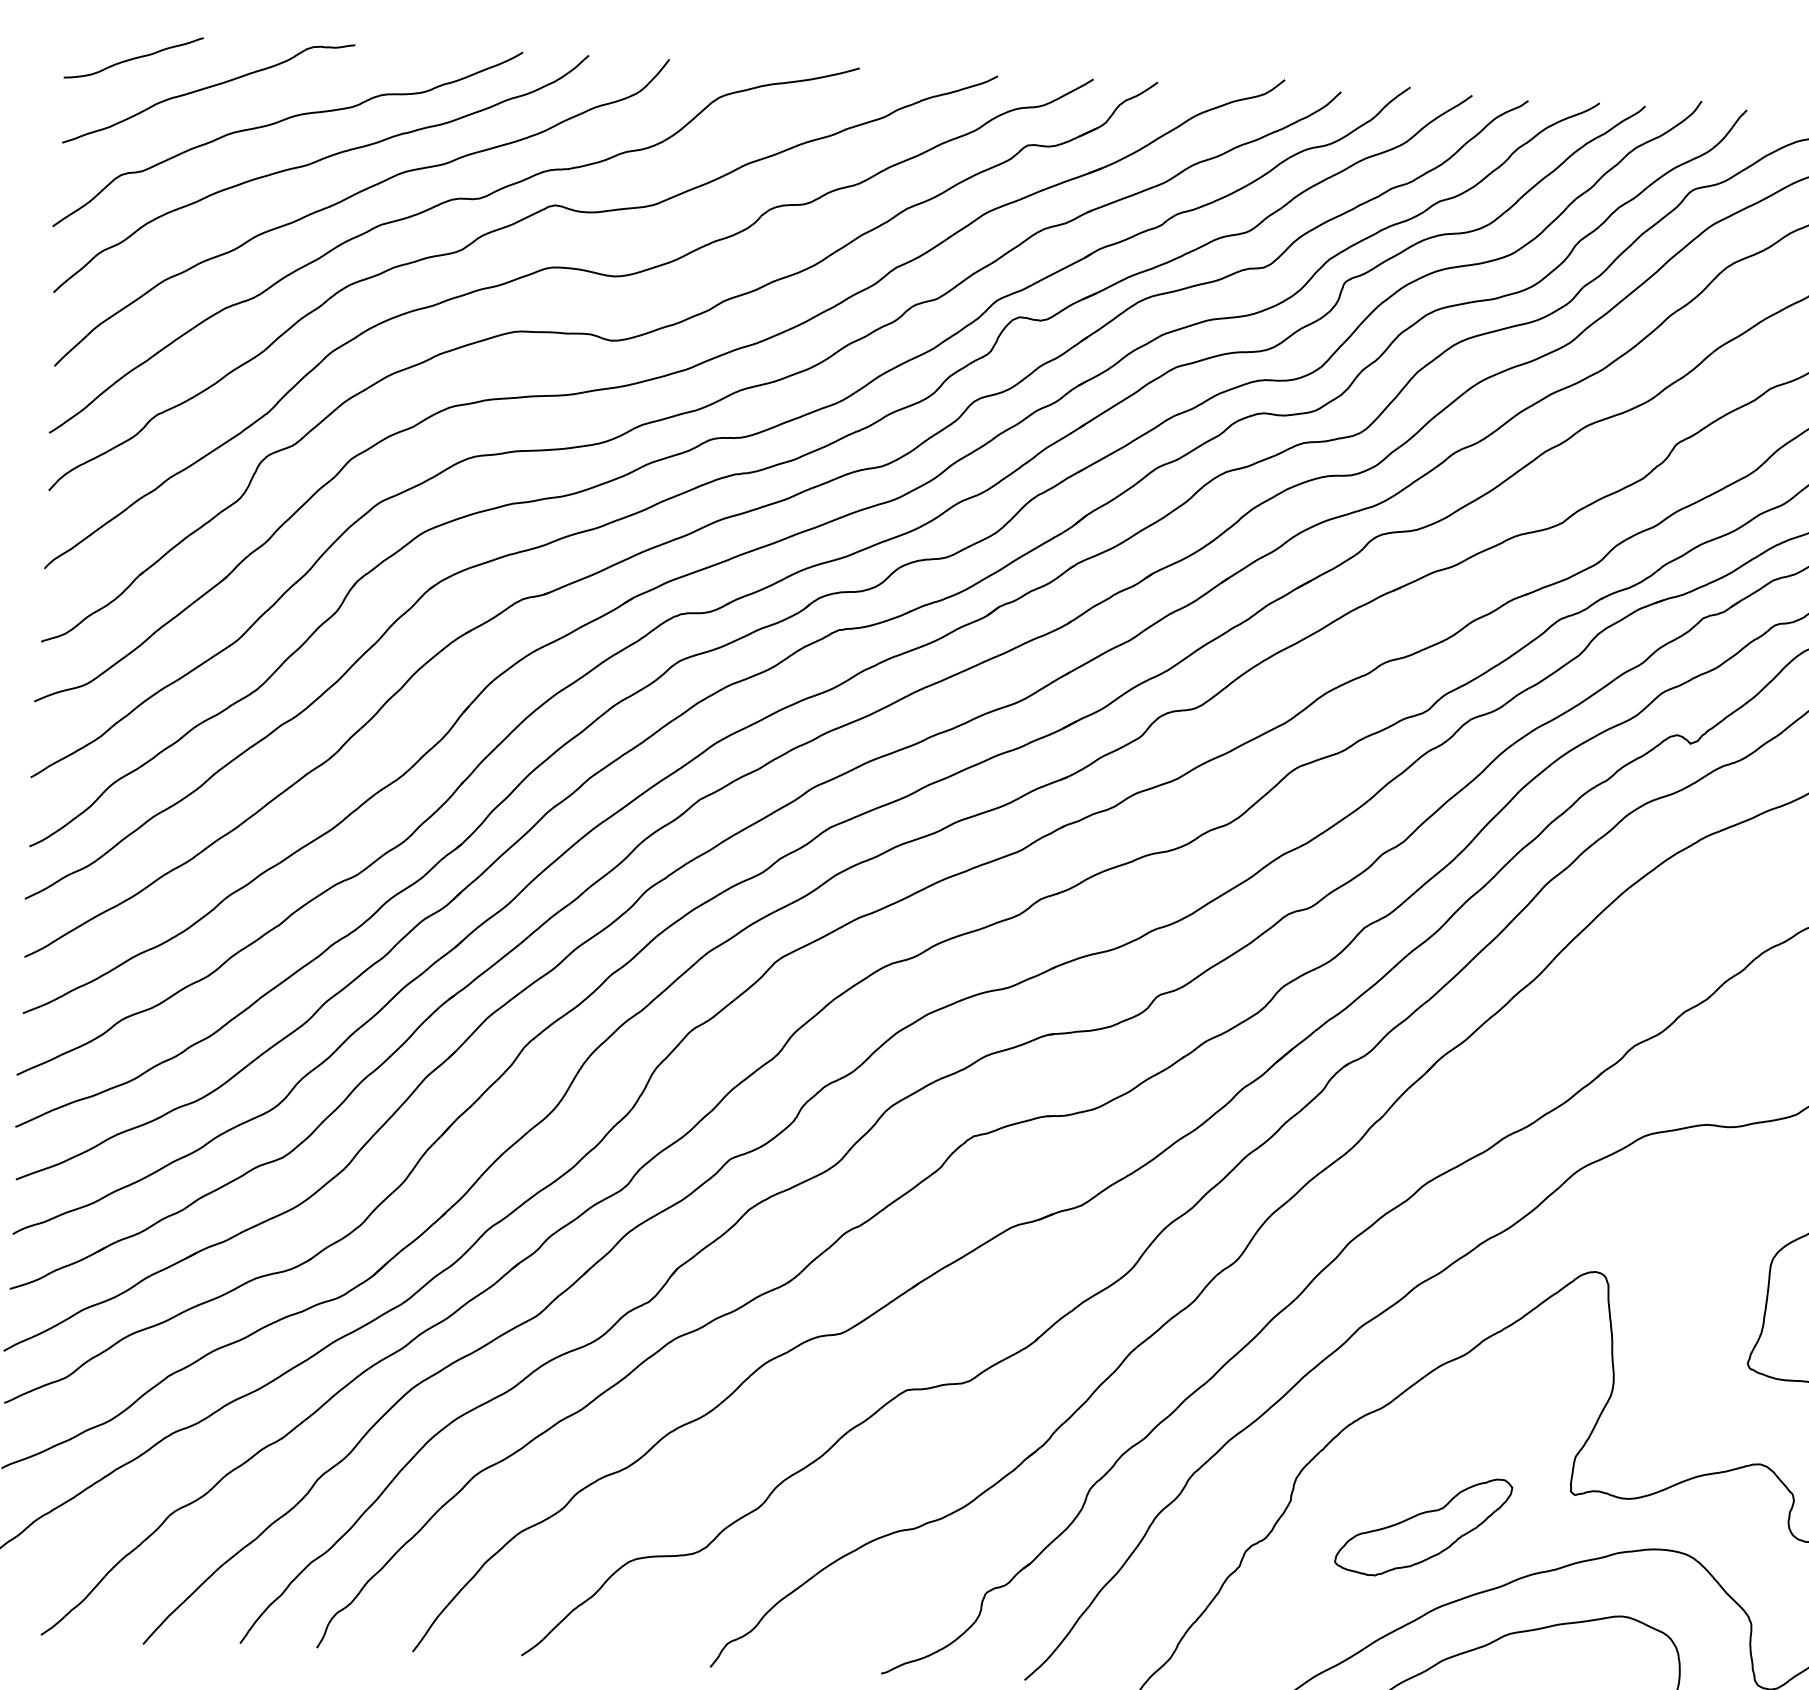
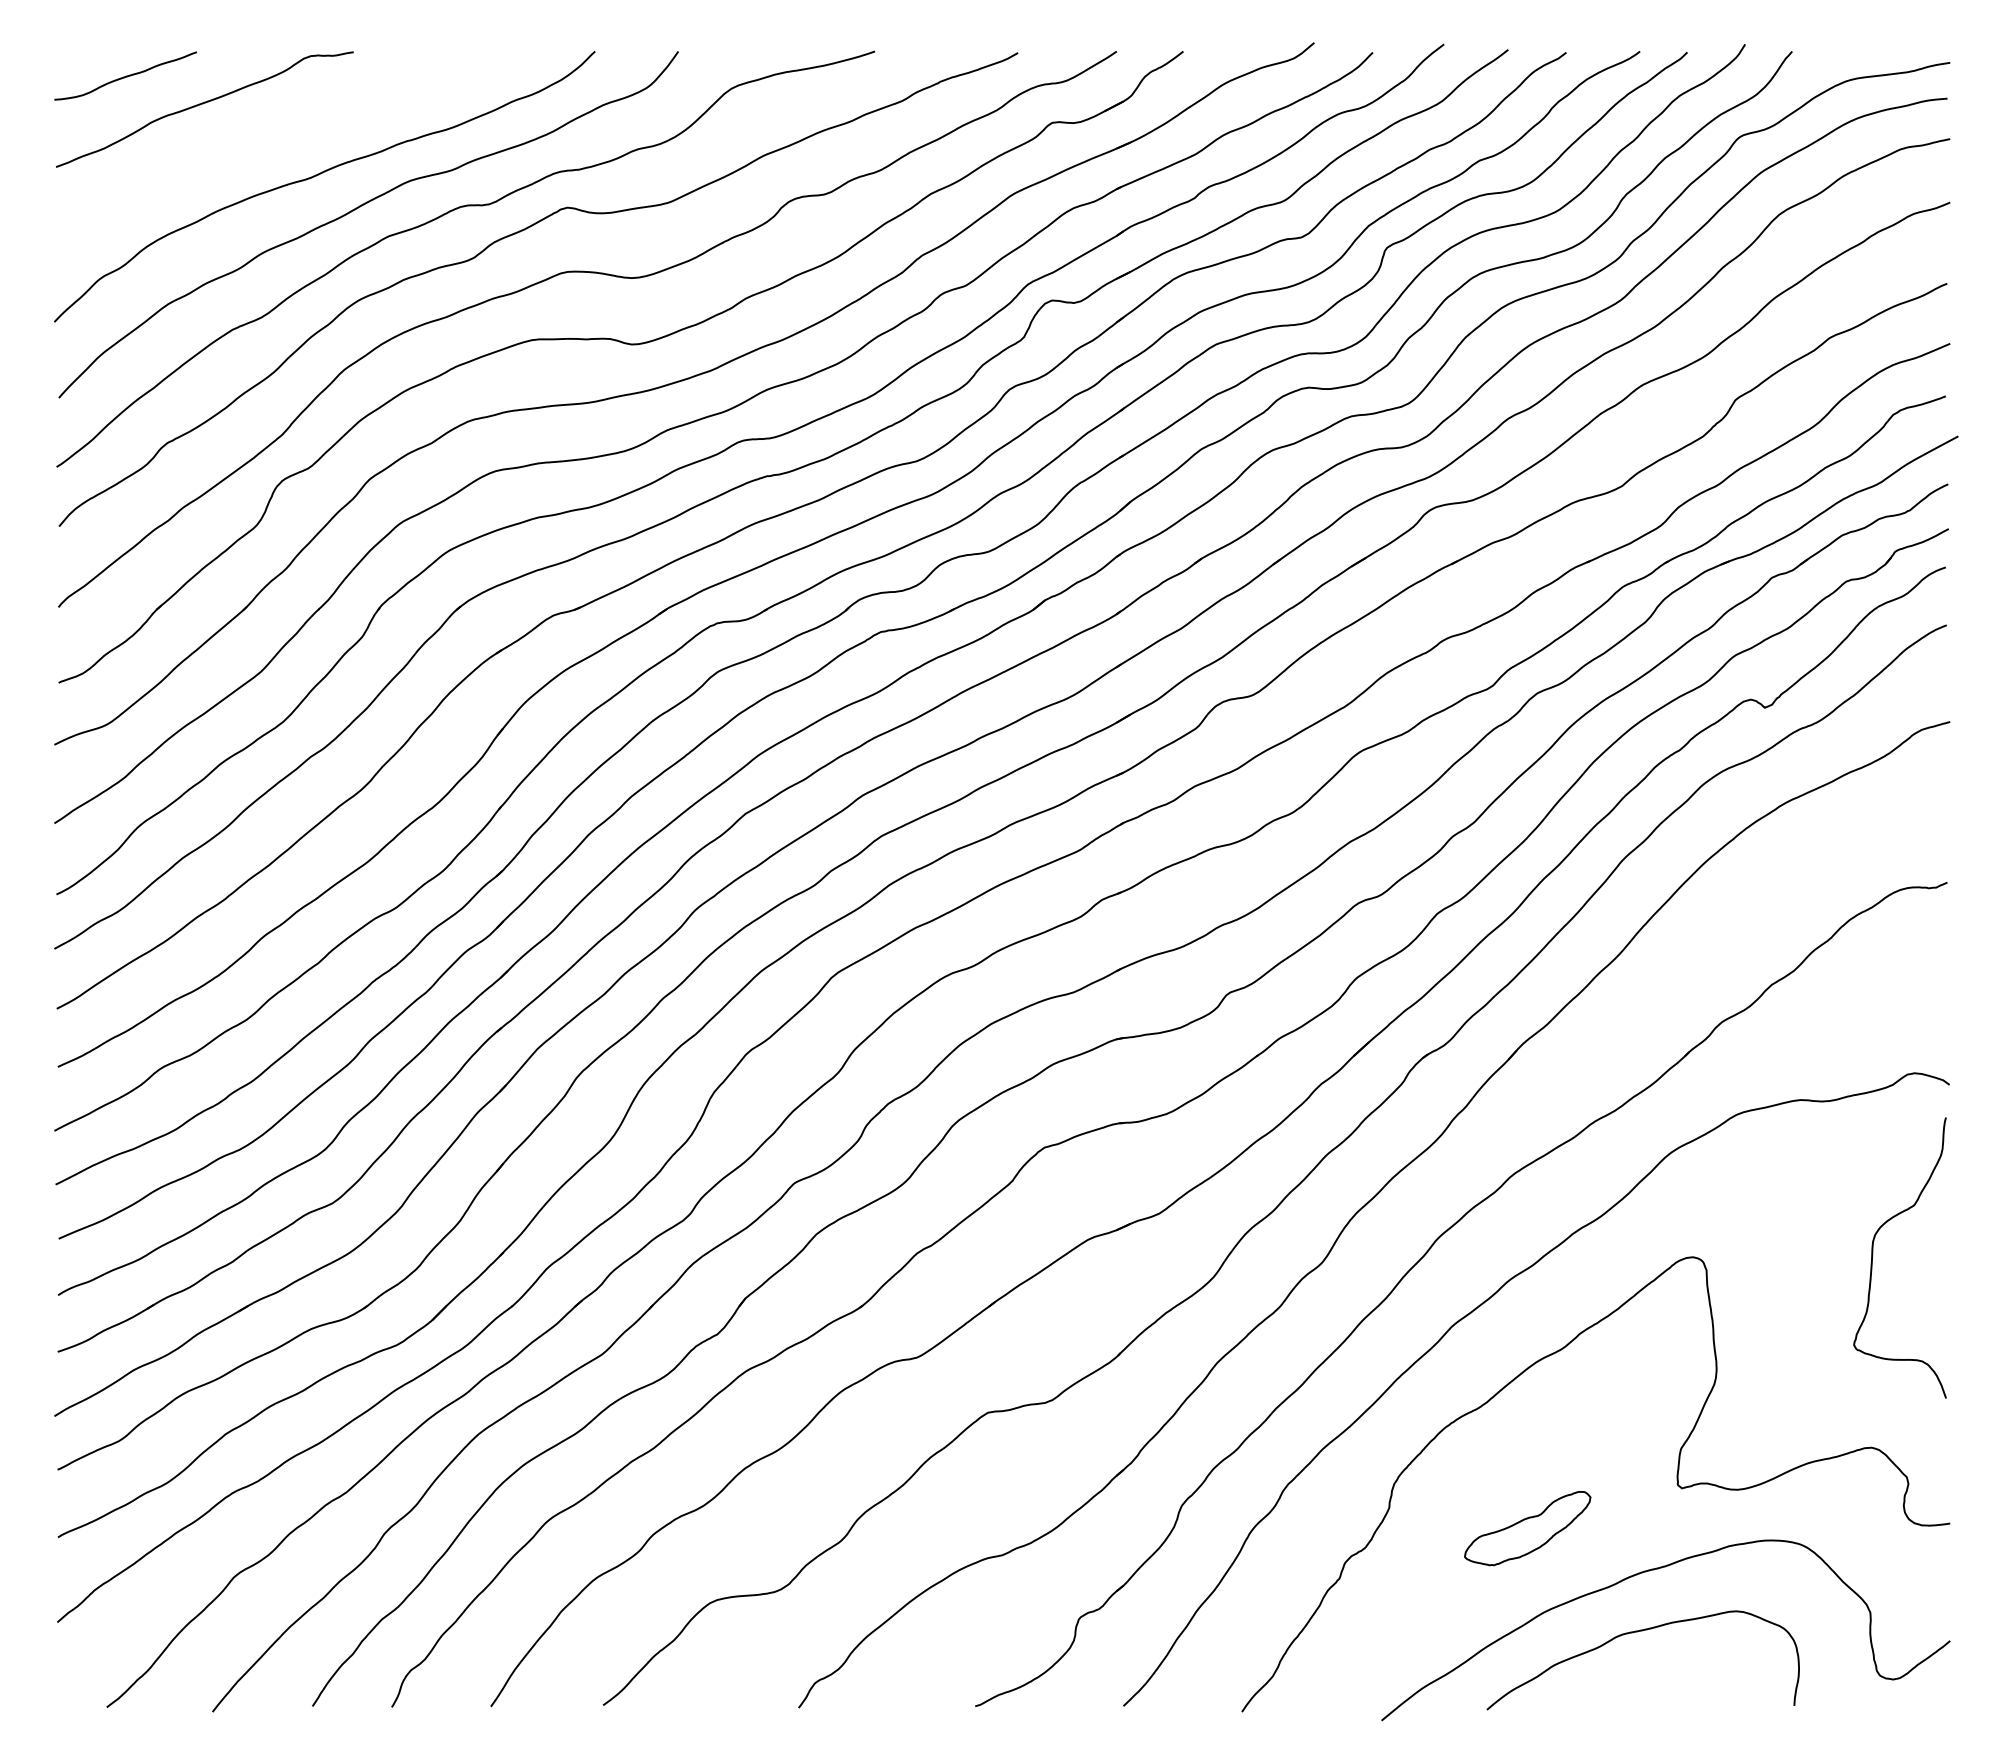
curve: (280, 122) -> (280, 135), removed
part: (1423, 1526) -> (1527, 1528), size x0.7

